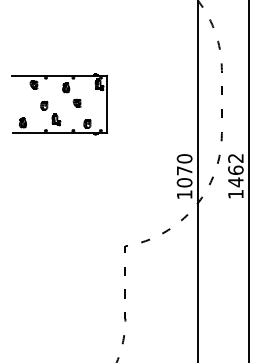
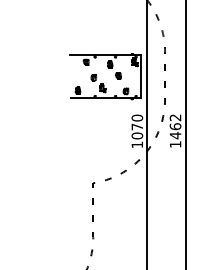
part: (56, 113) -> (102, 83), moved

